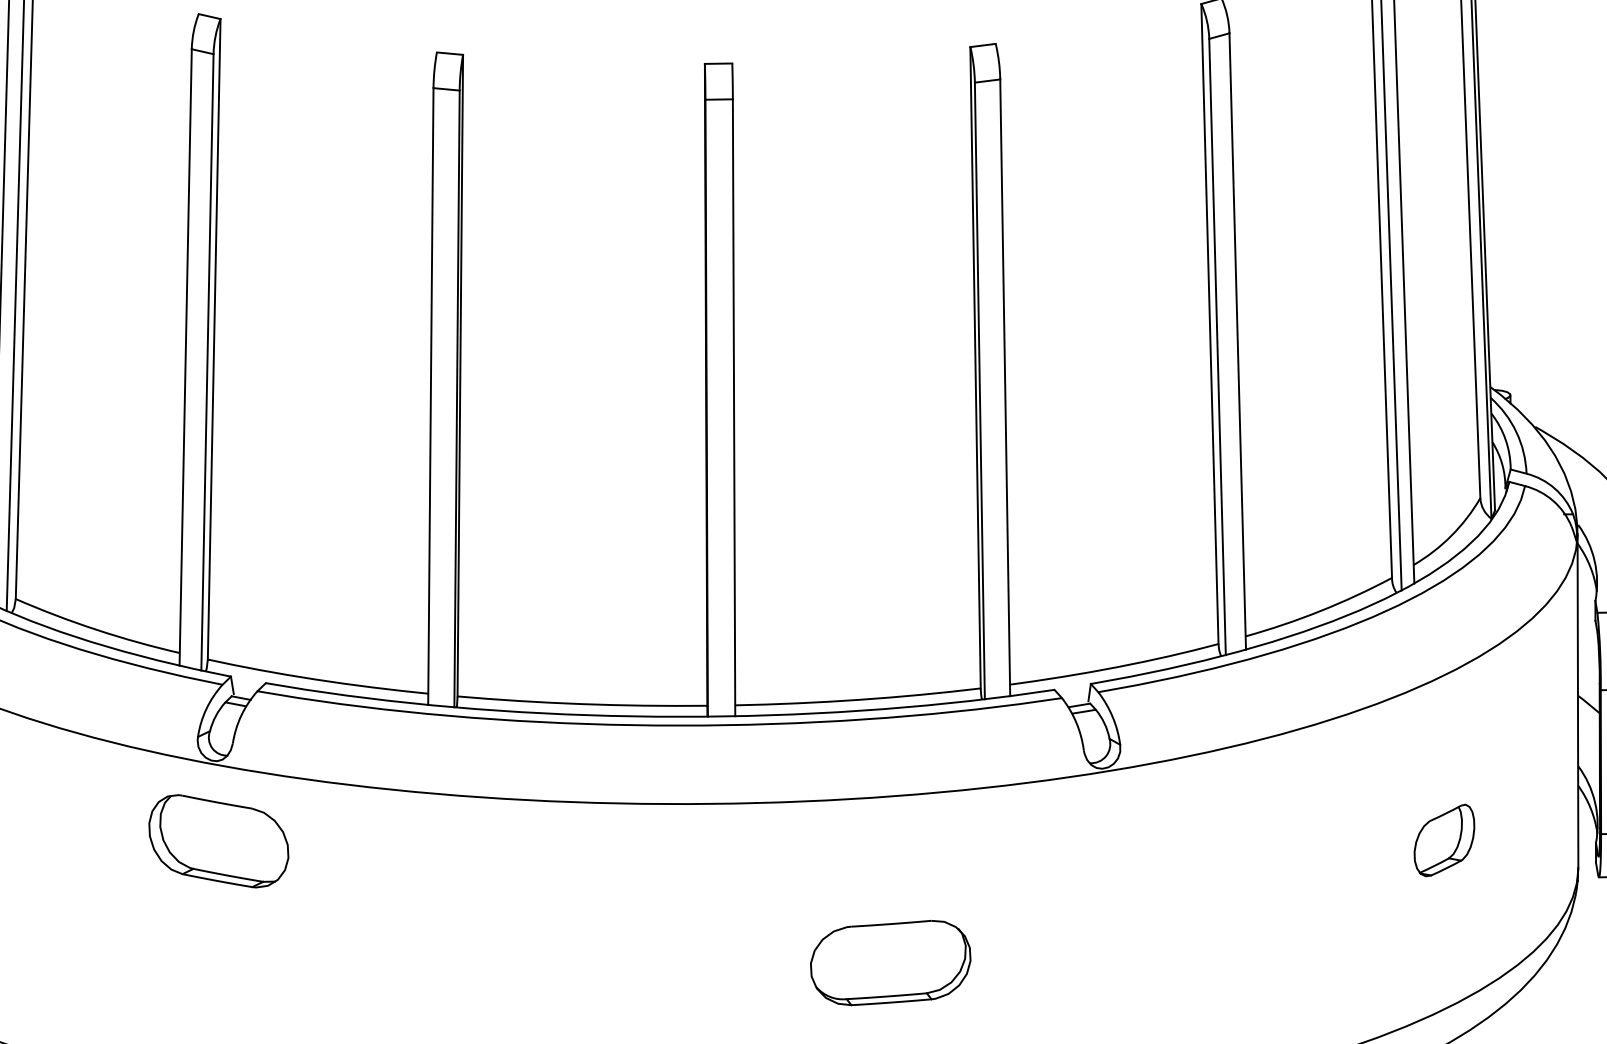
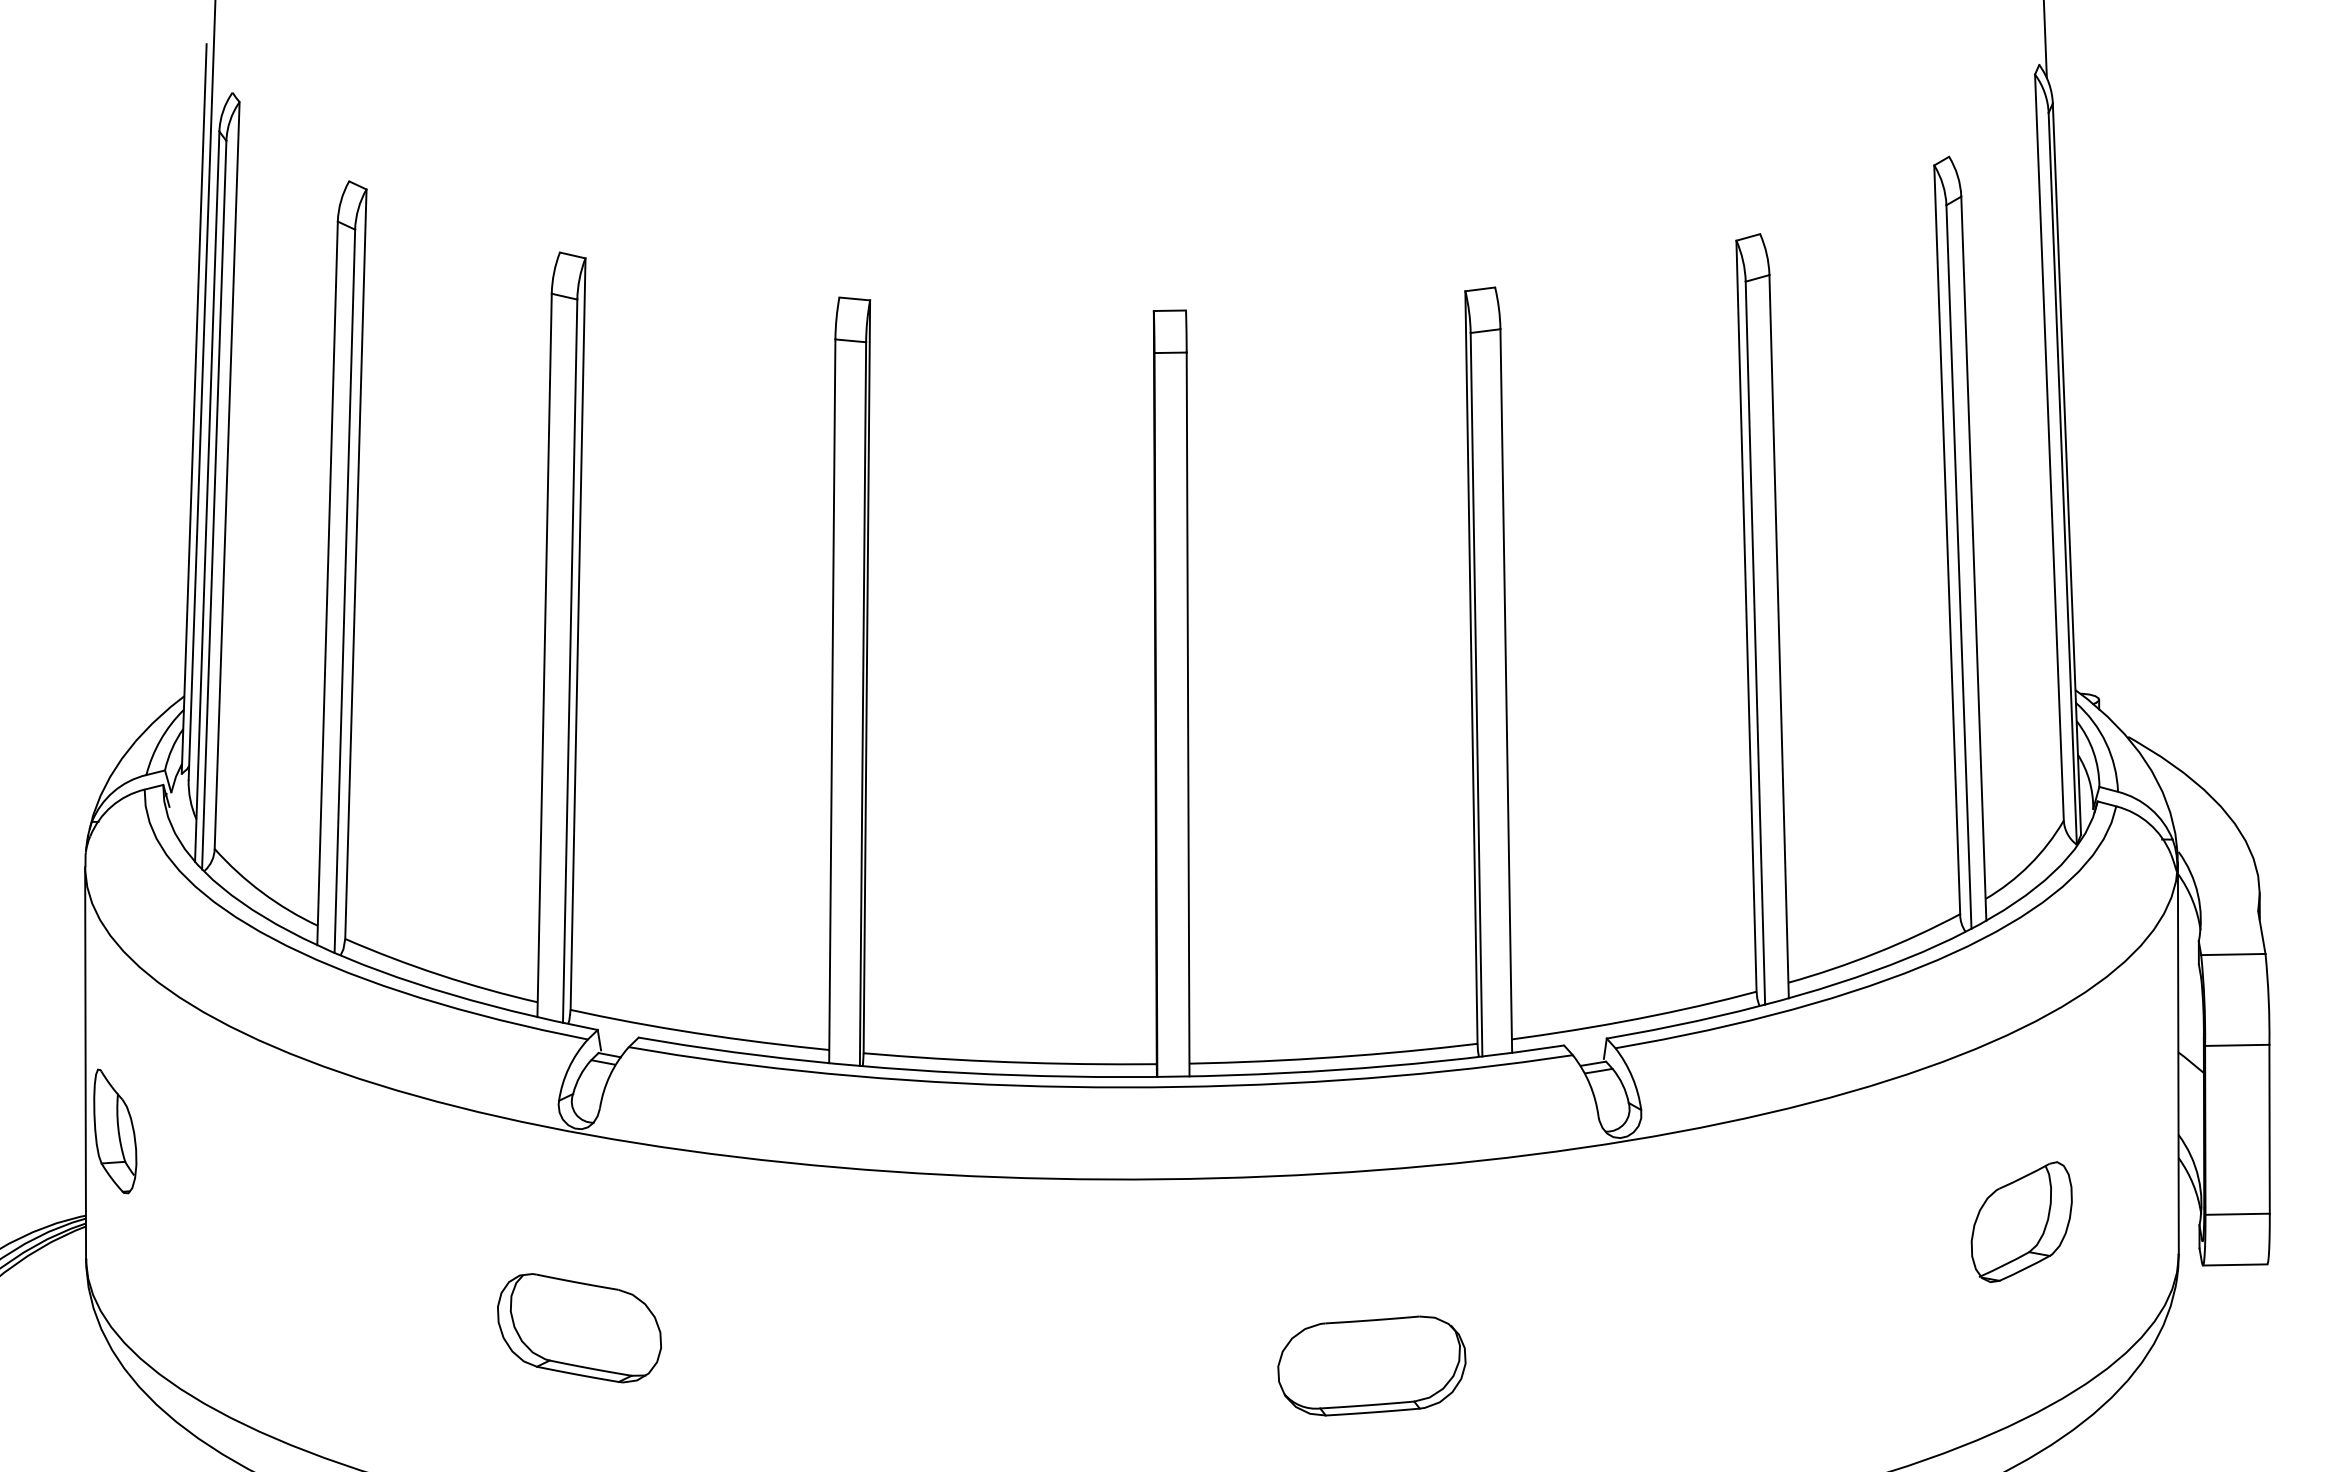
part: (1444, 840) -> (2021, 1222), size x1.43
part: (218, 841) -> (579, 1328), moved

